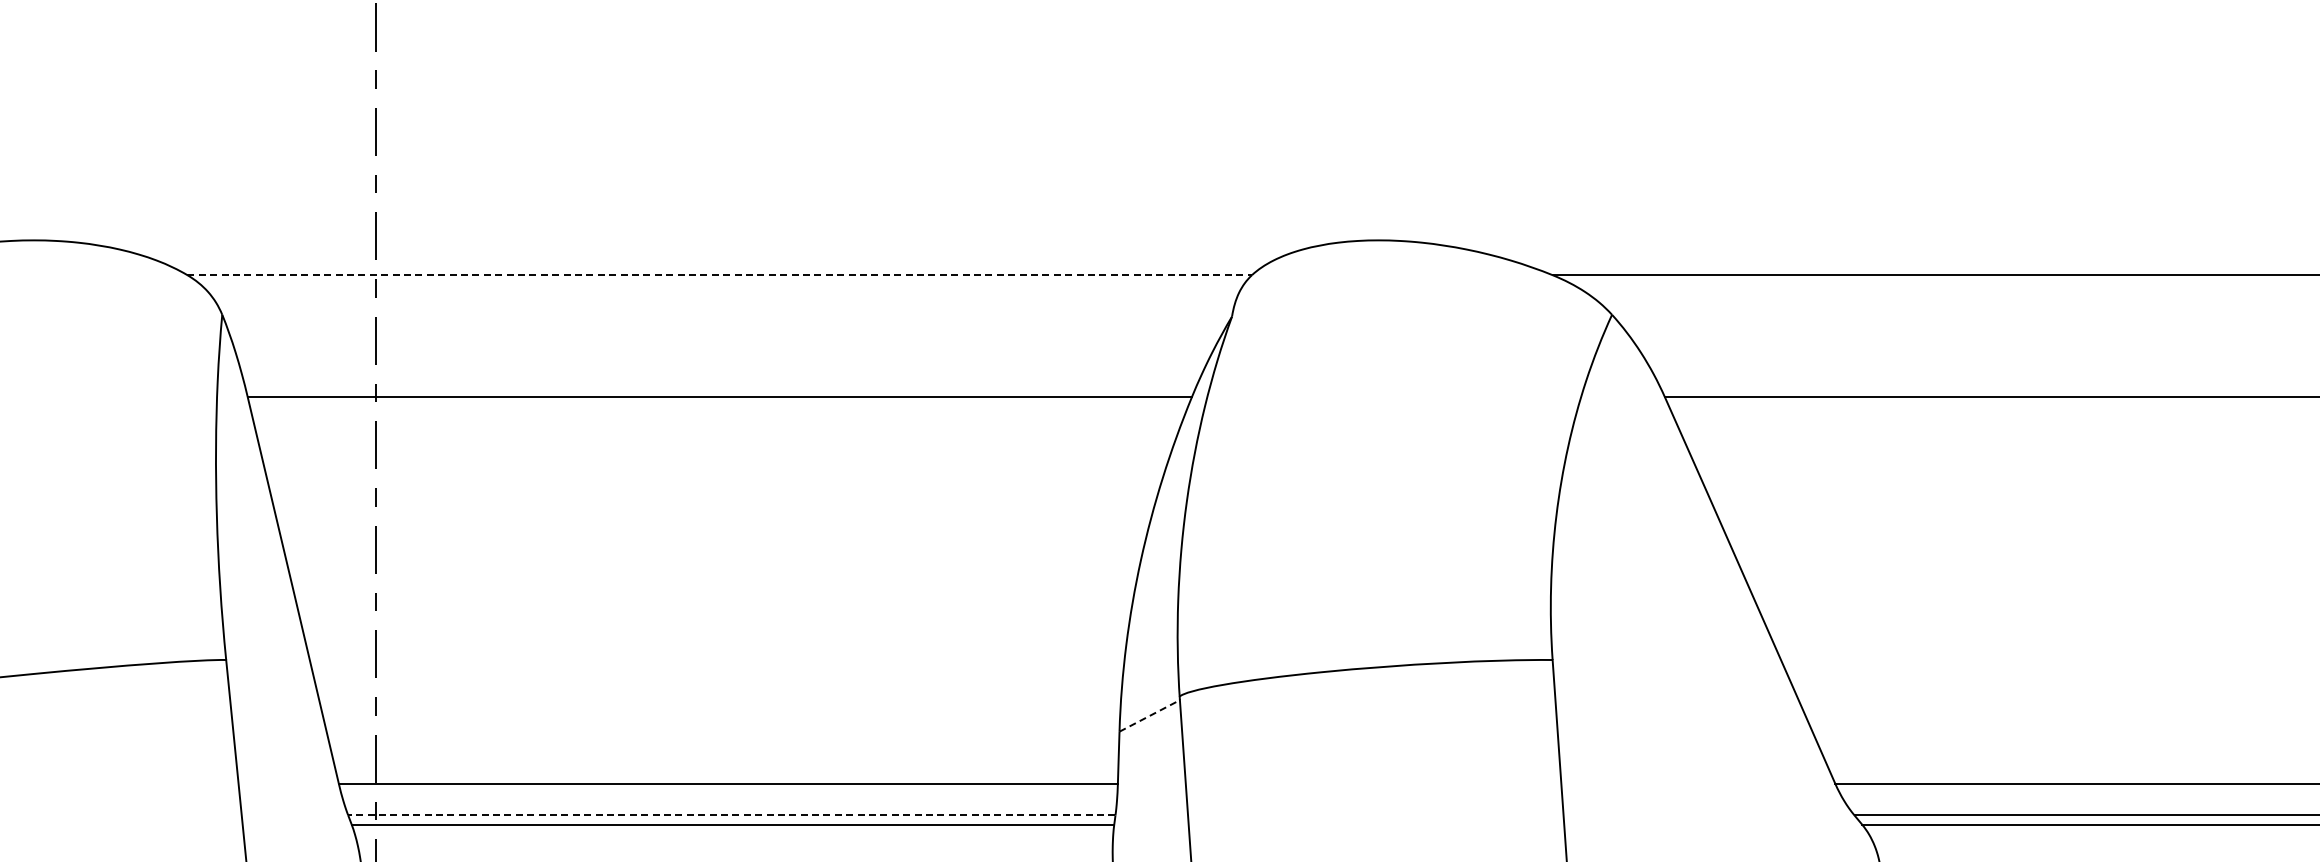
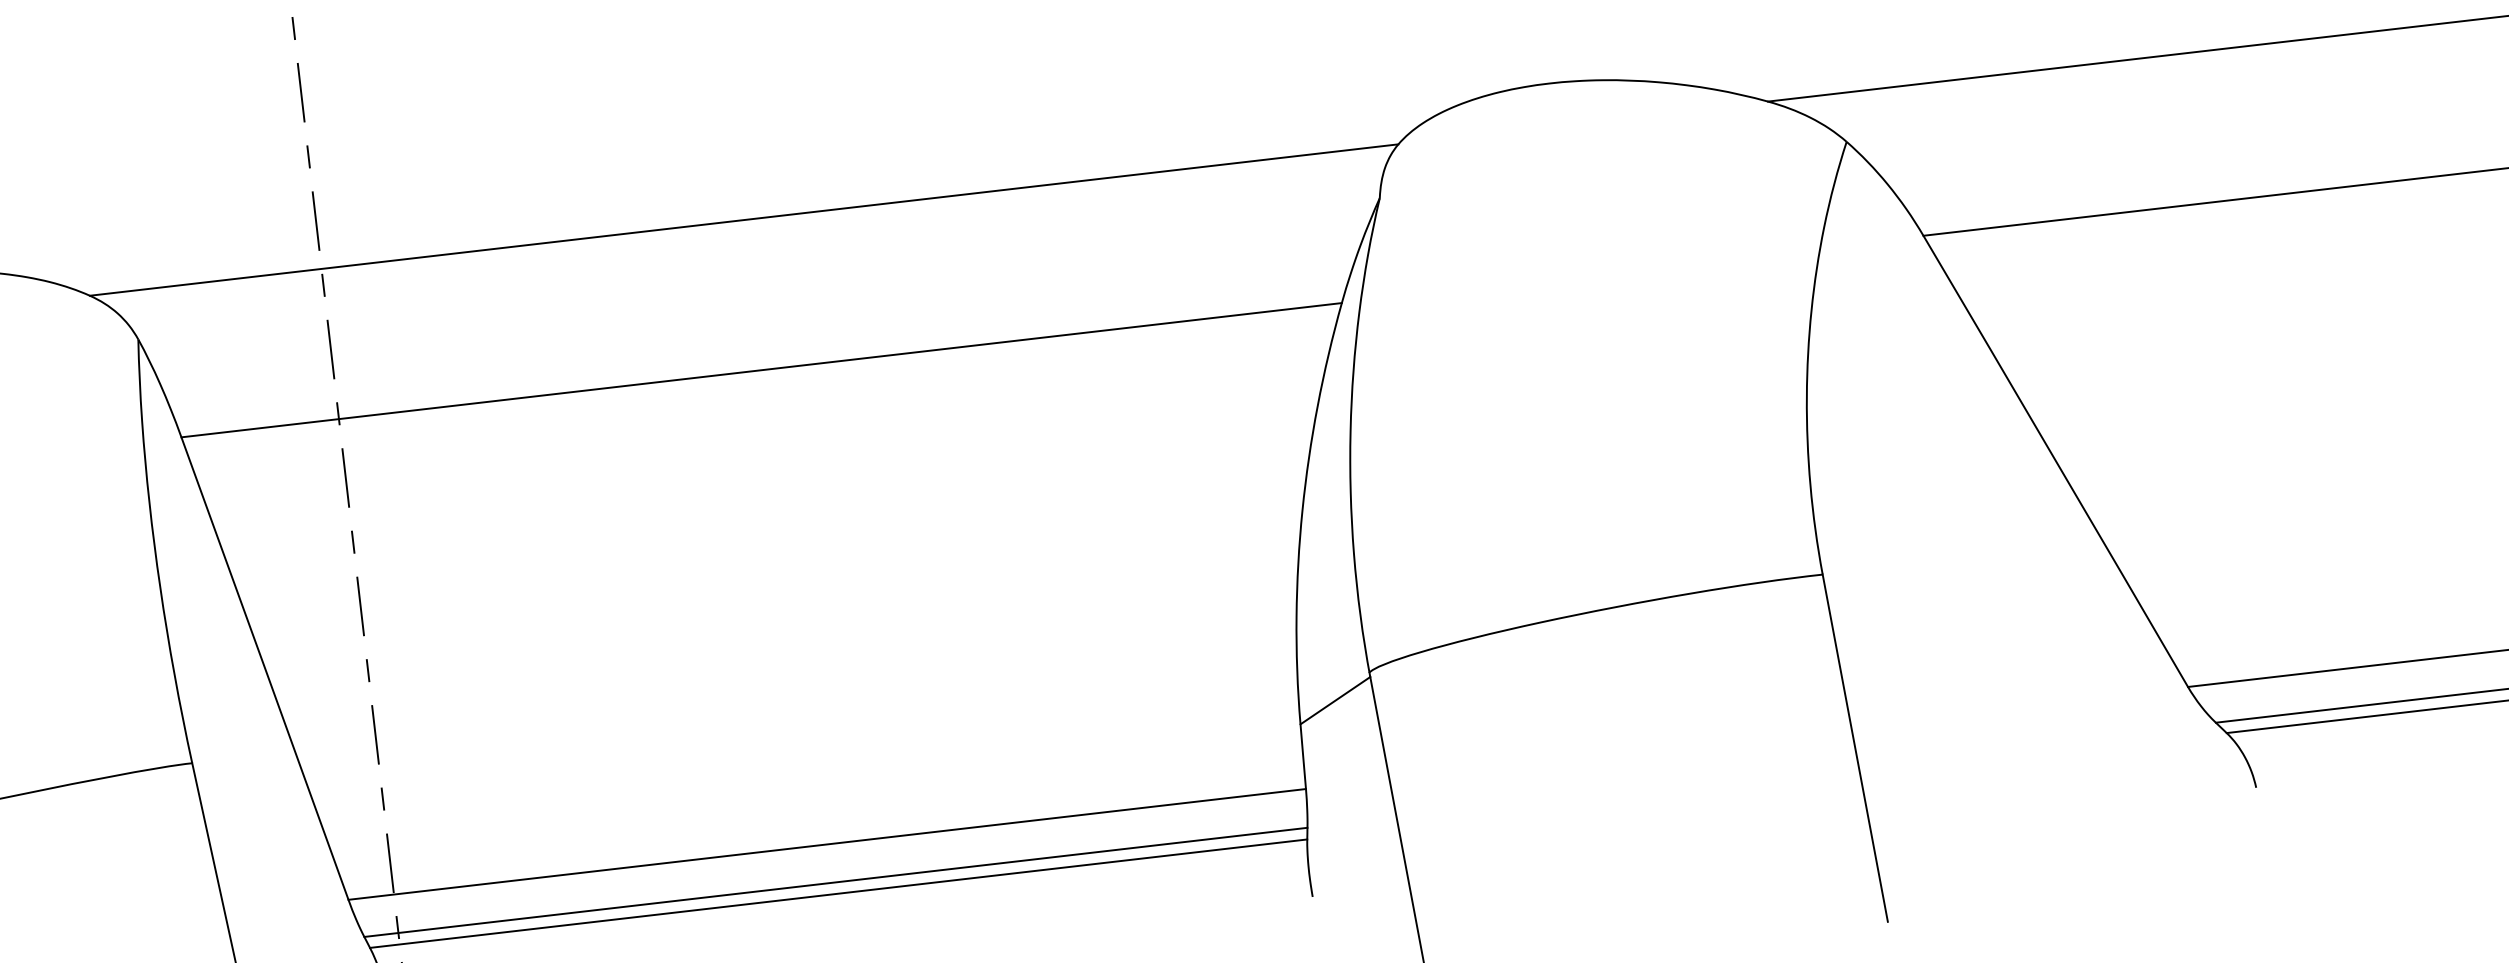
line: (720, 275) -> (745, 220), dashed -> solid
line: (1150, 715) -> (1336, 700), dashed -> solid
line: (731, 815) -> (835, 882), dashed -> solid

